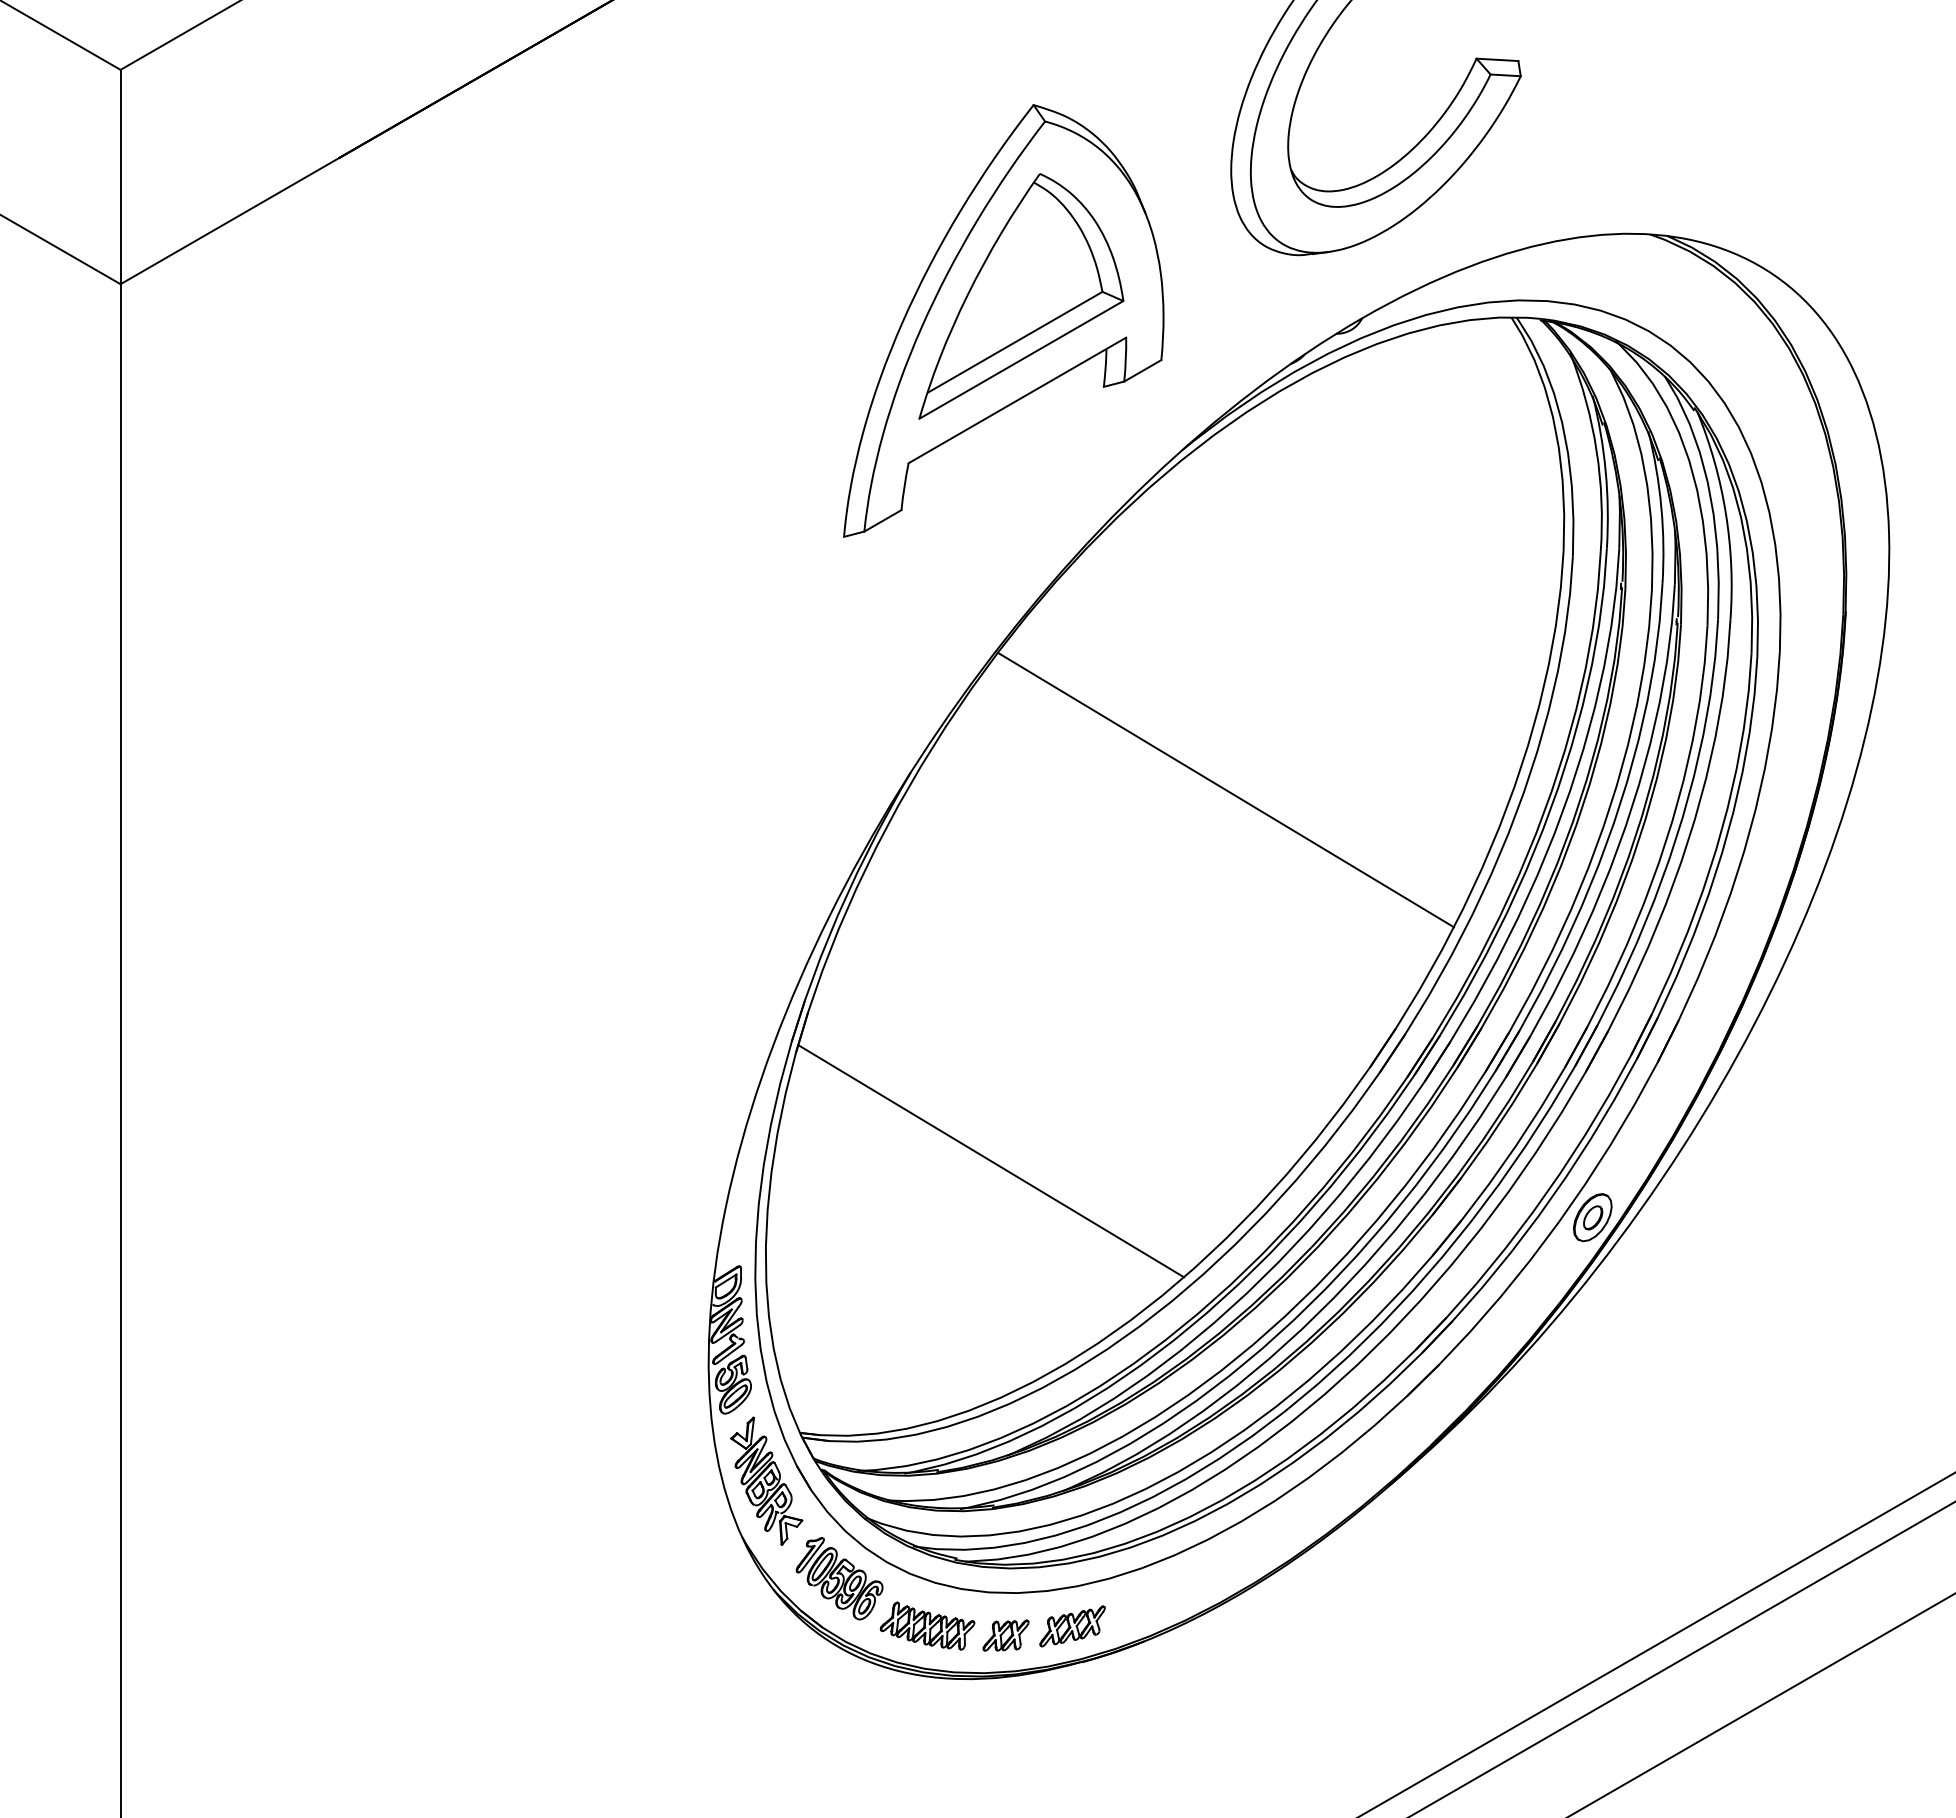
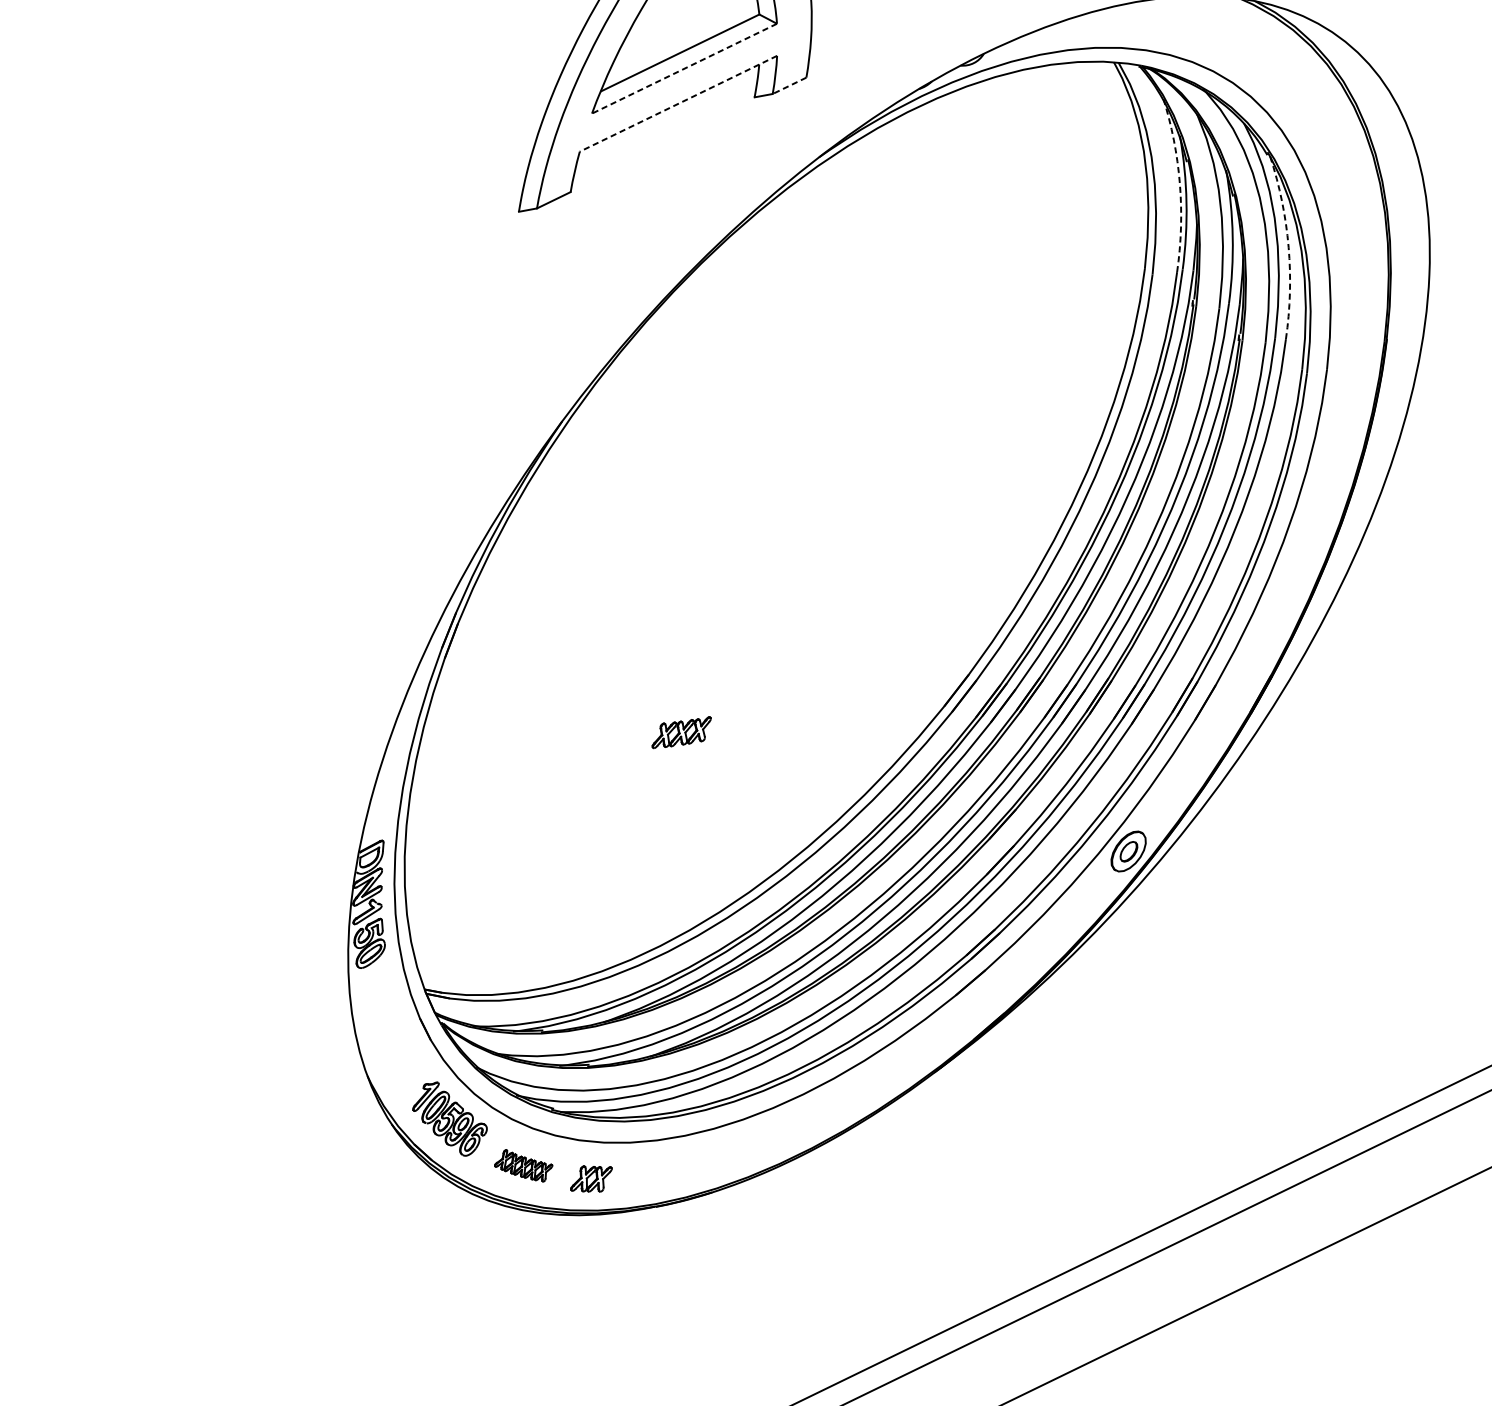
line: (1021, 359) -> (684, 68), solid -> dashed
line: (1142, 371) -> (789, 86), solid -> dashed
line: (1017, 400) -> (678, 103), solid -> dashed
arc: (1596, 450) -> (1179, 183), solid -> dashed
arc: (1726, 514) -> (1289, 247), solid -> dashed
line: (1225, 789) -> (835, 455), removed
line: (991, 1161) -> (608, 765), removed
part: (766, 1480) -> (392, 1028), removed
part: (927, 1625) -> (523, 1165), size x0.7
part: (1072, 1626) -> (681, 732), moved

